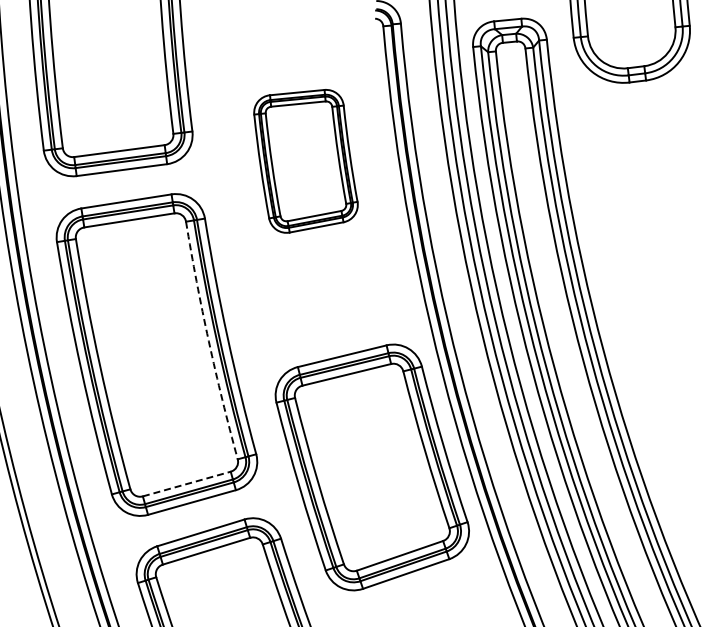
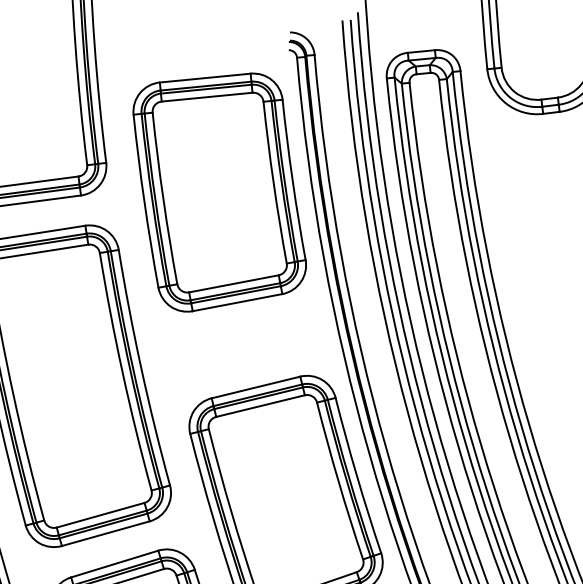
part: (305, 161) -> (219, 192), size x1.67
arc: (208, 341) -> (122, 372), dashed -> solid
line: (186, 484) -> (100, 515), dashed -> solid

